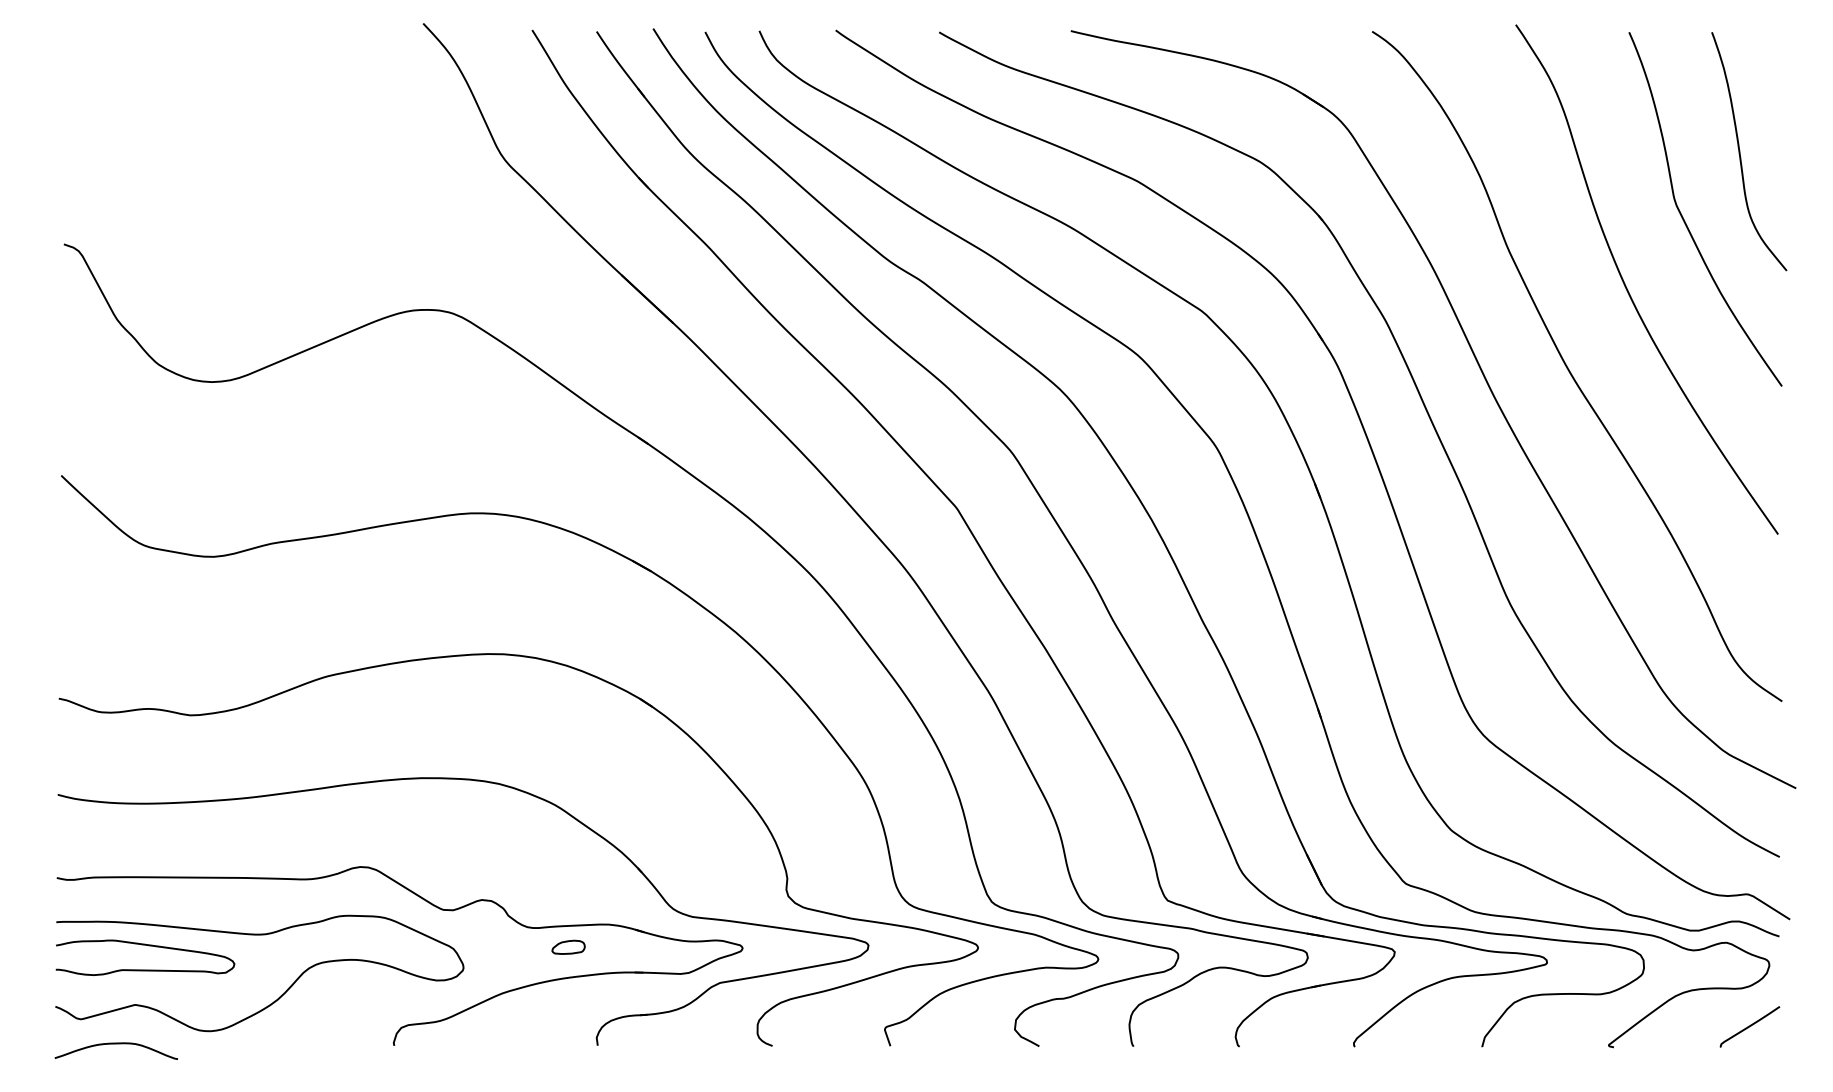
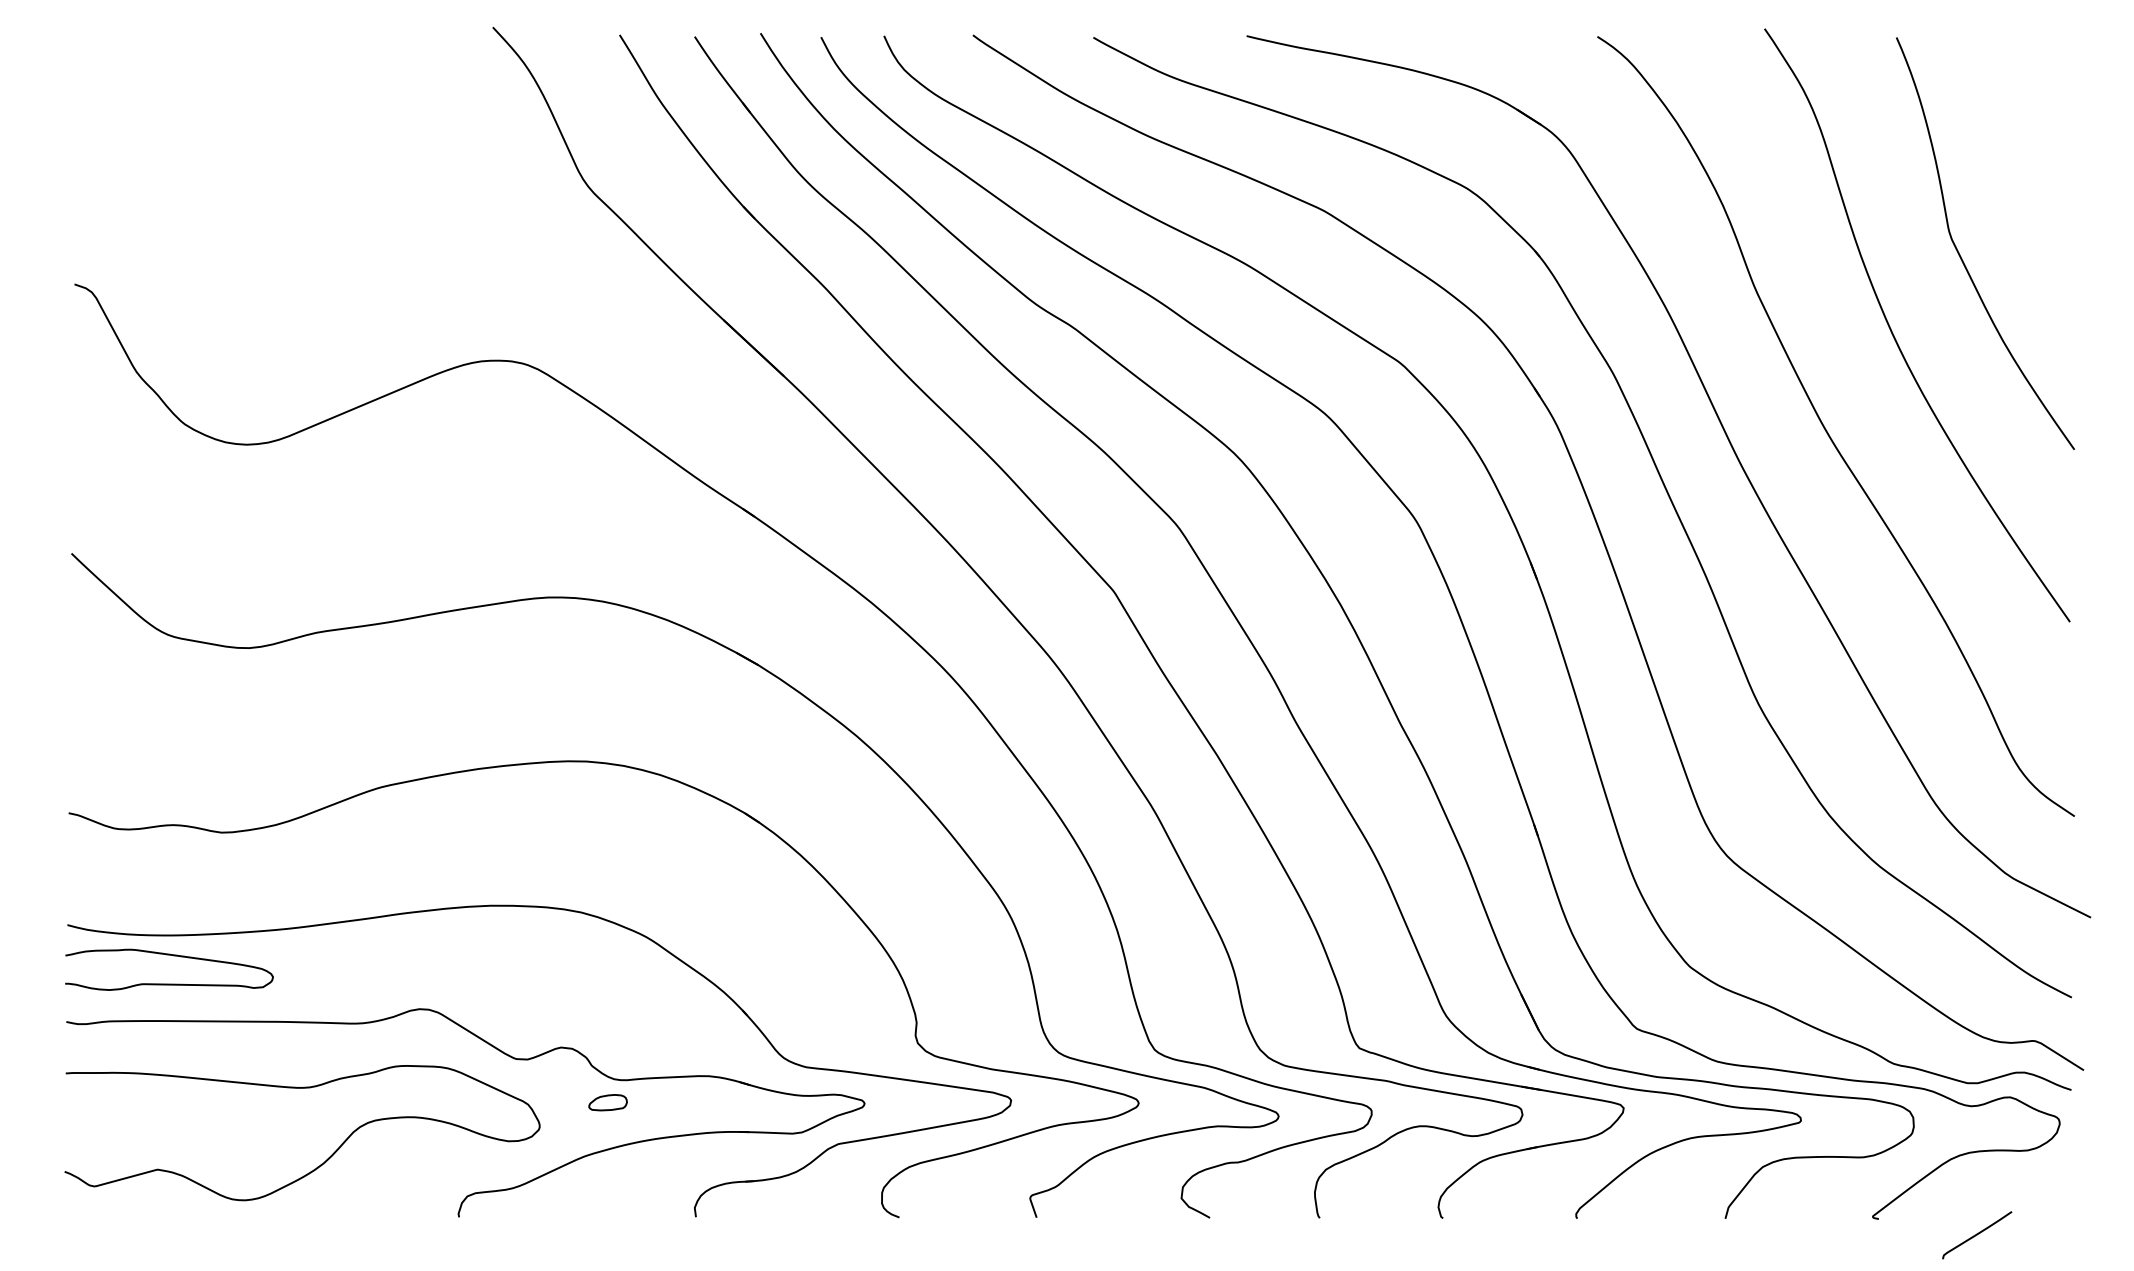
curve: (1740, 153) -> (2026, 178), removed
curve: (148, 946) -> (173, 956), moved
part: (568, 947) -> (607, 1102), moved
curve: (1750, 1027) -> (1977, 1235), moved
curve: (116, 1044) -> (135, 1215), removed

